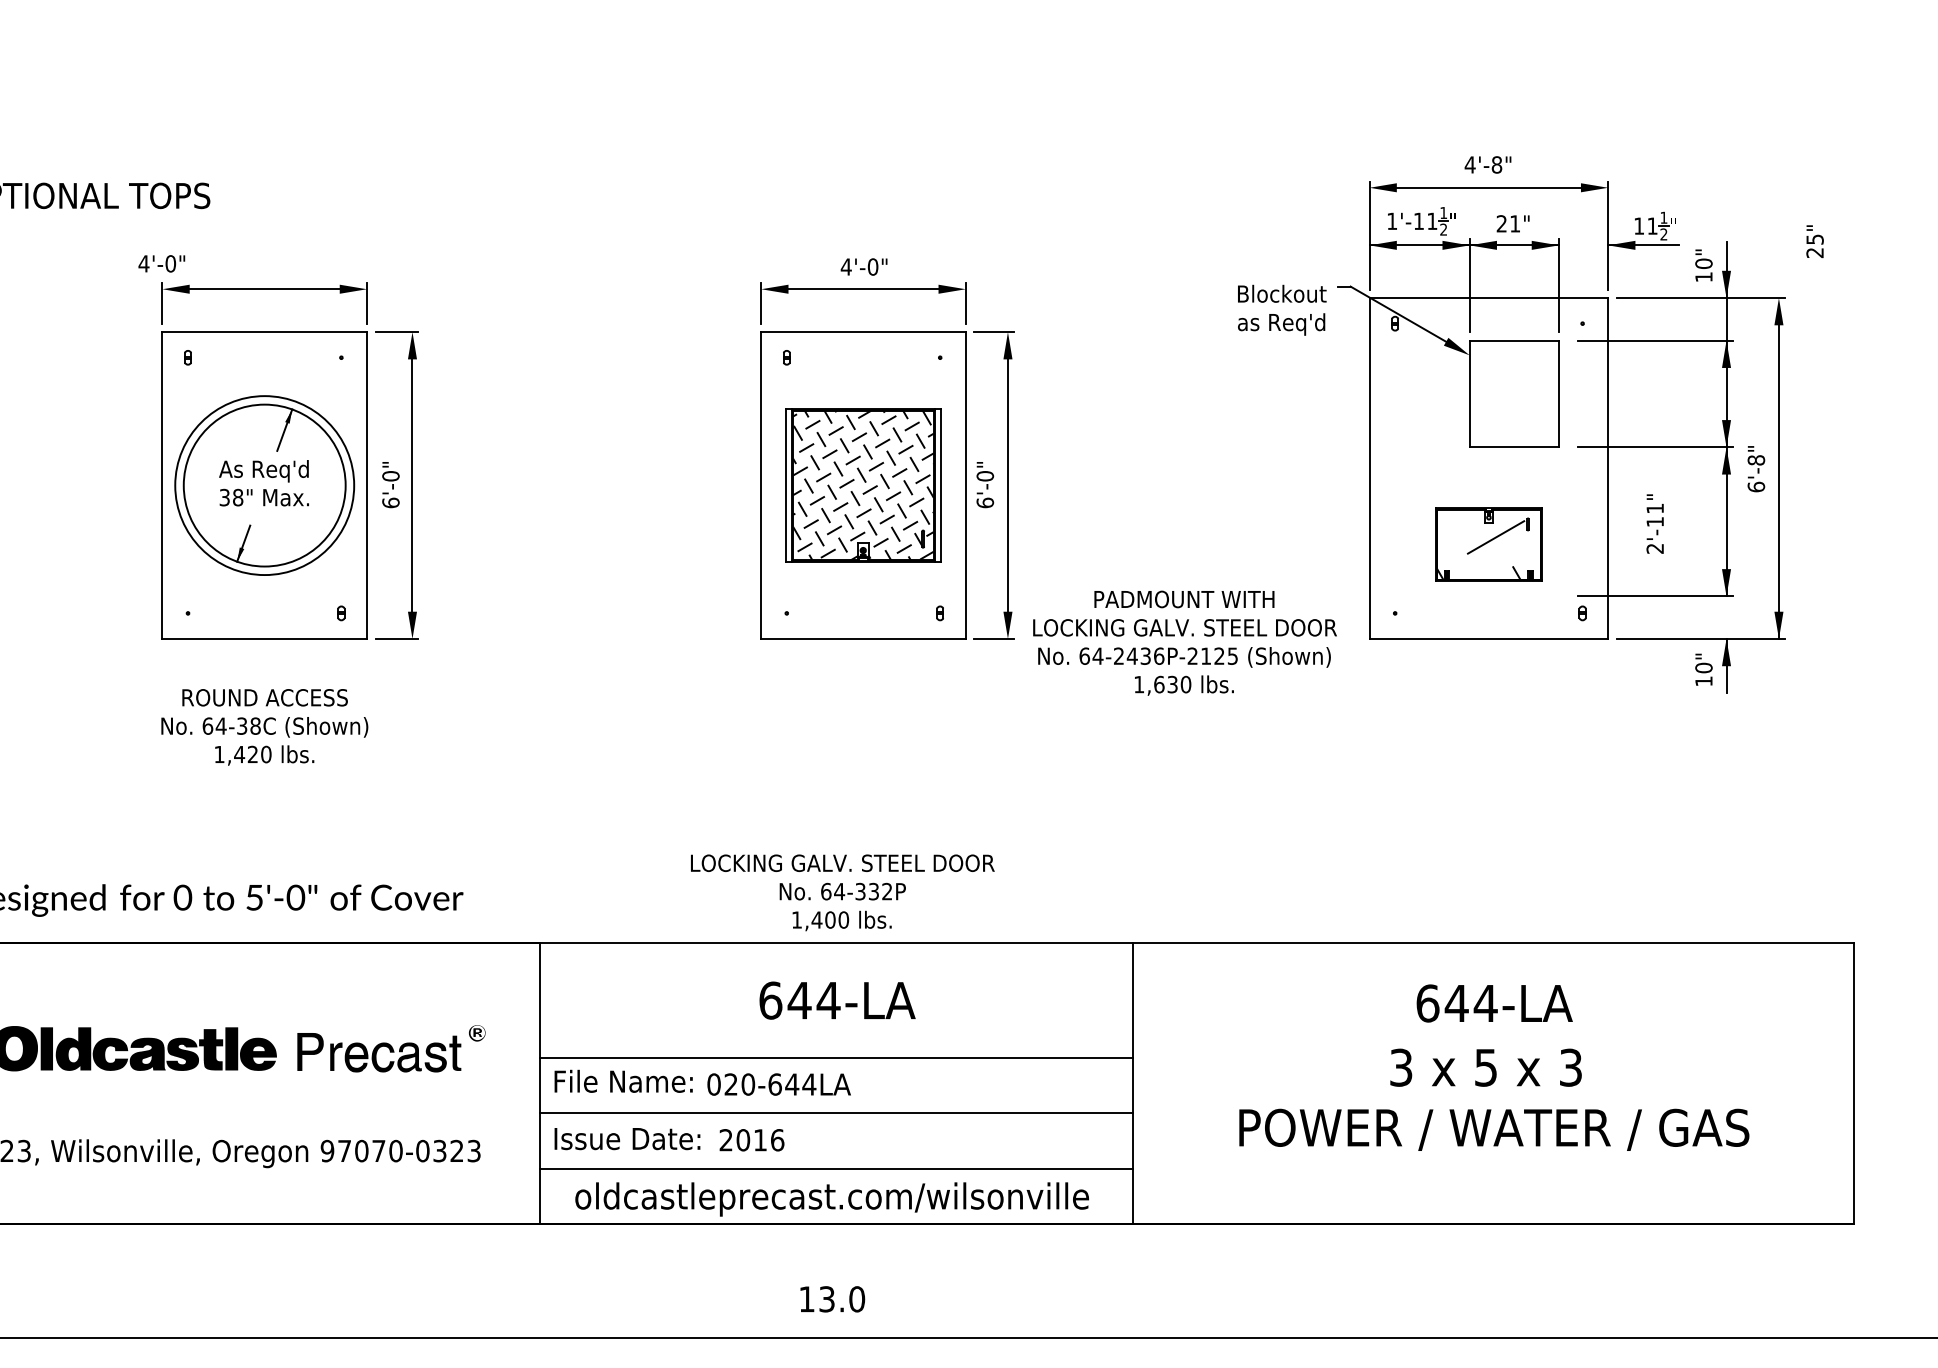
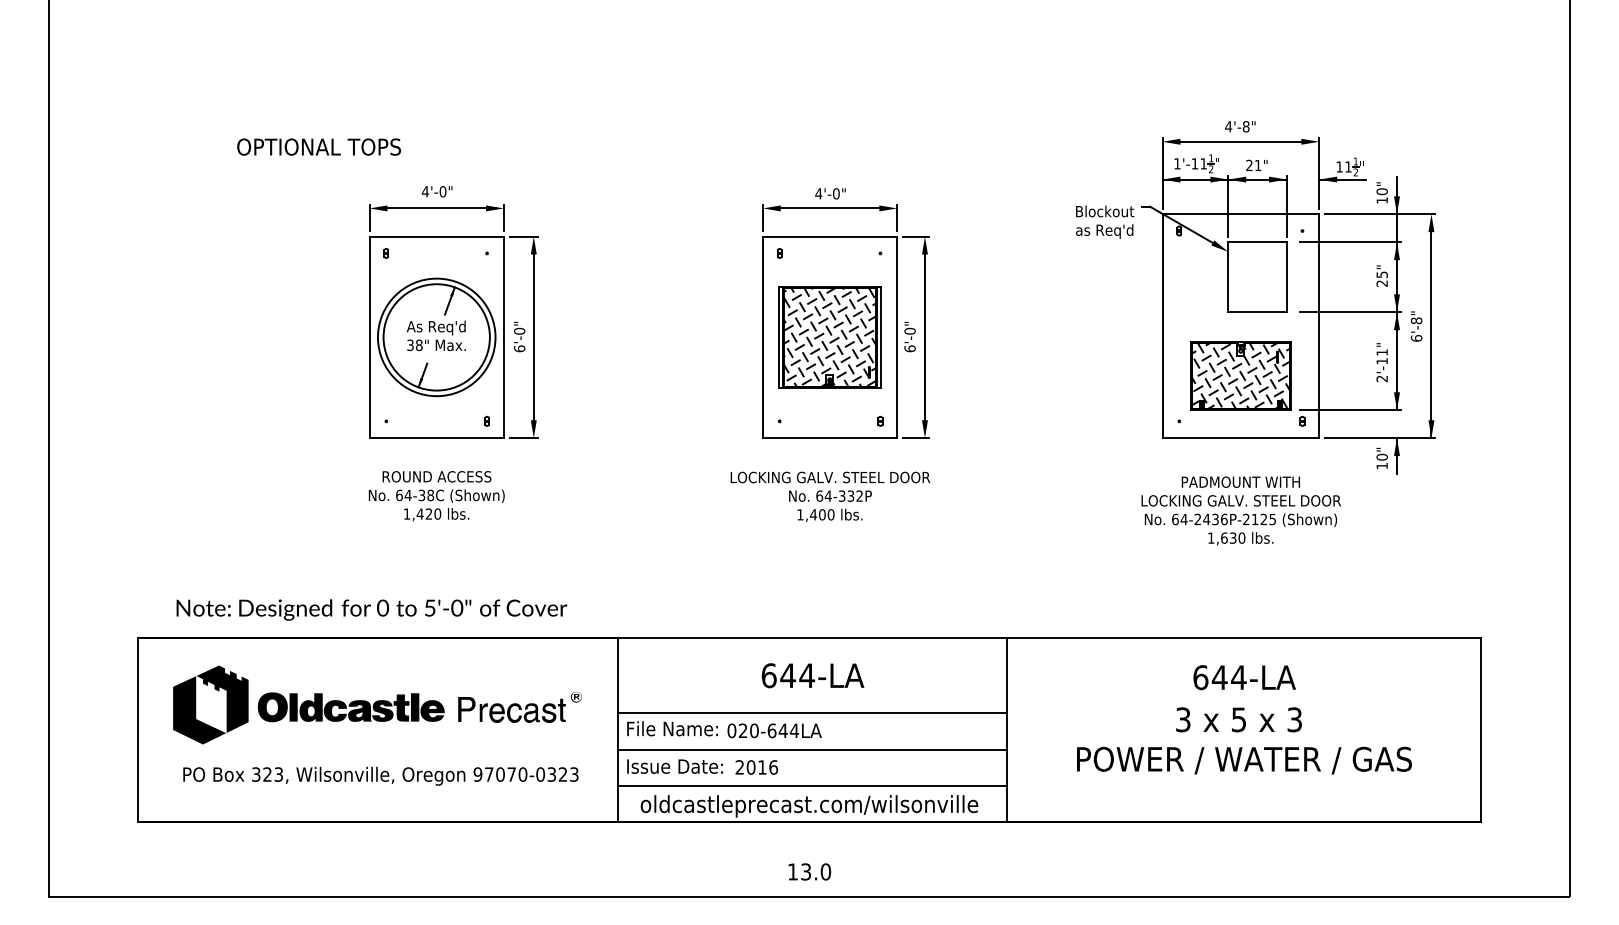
text: (1814, 240) -> (1381, 275), moved
text: (160, 263) -> (436, 191), moved
text: (1654, 523) -> (1381, 362), moved
part: (1488, 543) -> (1240, 375), size x1.43
text: (1183, 642) -> (1240, 510), moved
text: (842, 892) -> (830, 496), moved

